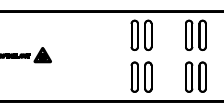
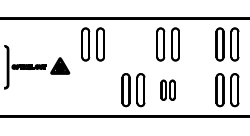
part: (72, 35) -> (92, 44), added
part: (109, 77) -> (133, 90), added
part: (140, 77) -> (167, 90), size x0.6

